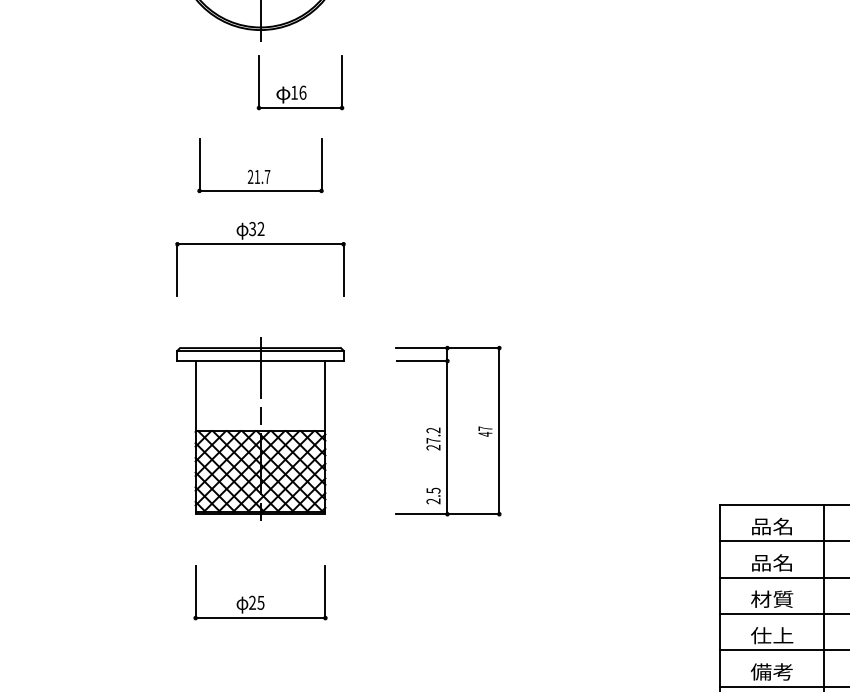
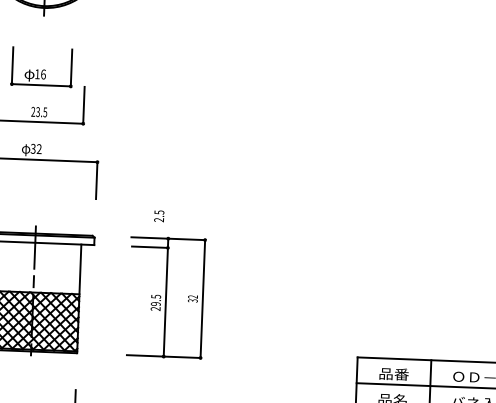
part: (300, 82) -> (42, 67), moved
text: (262, 176) -> (41, 111), 21.7 -> 23.5
text: (485, 431) -> (193, 298), 47 -> 32
text: (433, 435) -> (156, 300), 27.2 -> 29.5
text: (433, 495) -> (159, 215), moved
text: (783, 526) -> (401, 374), 品名 -> 品番

